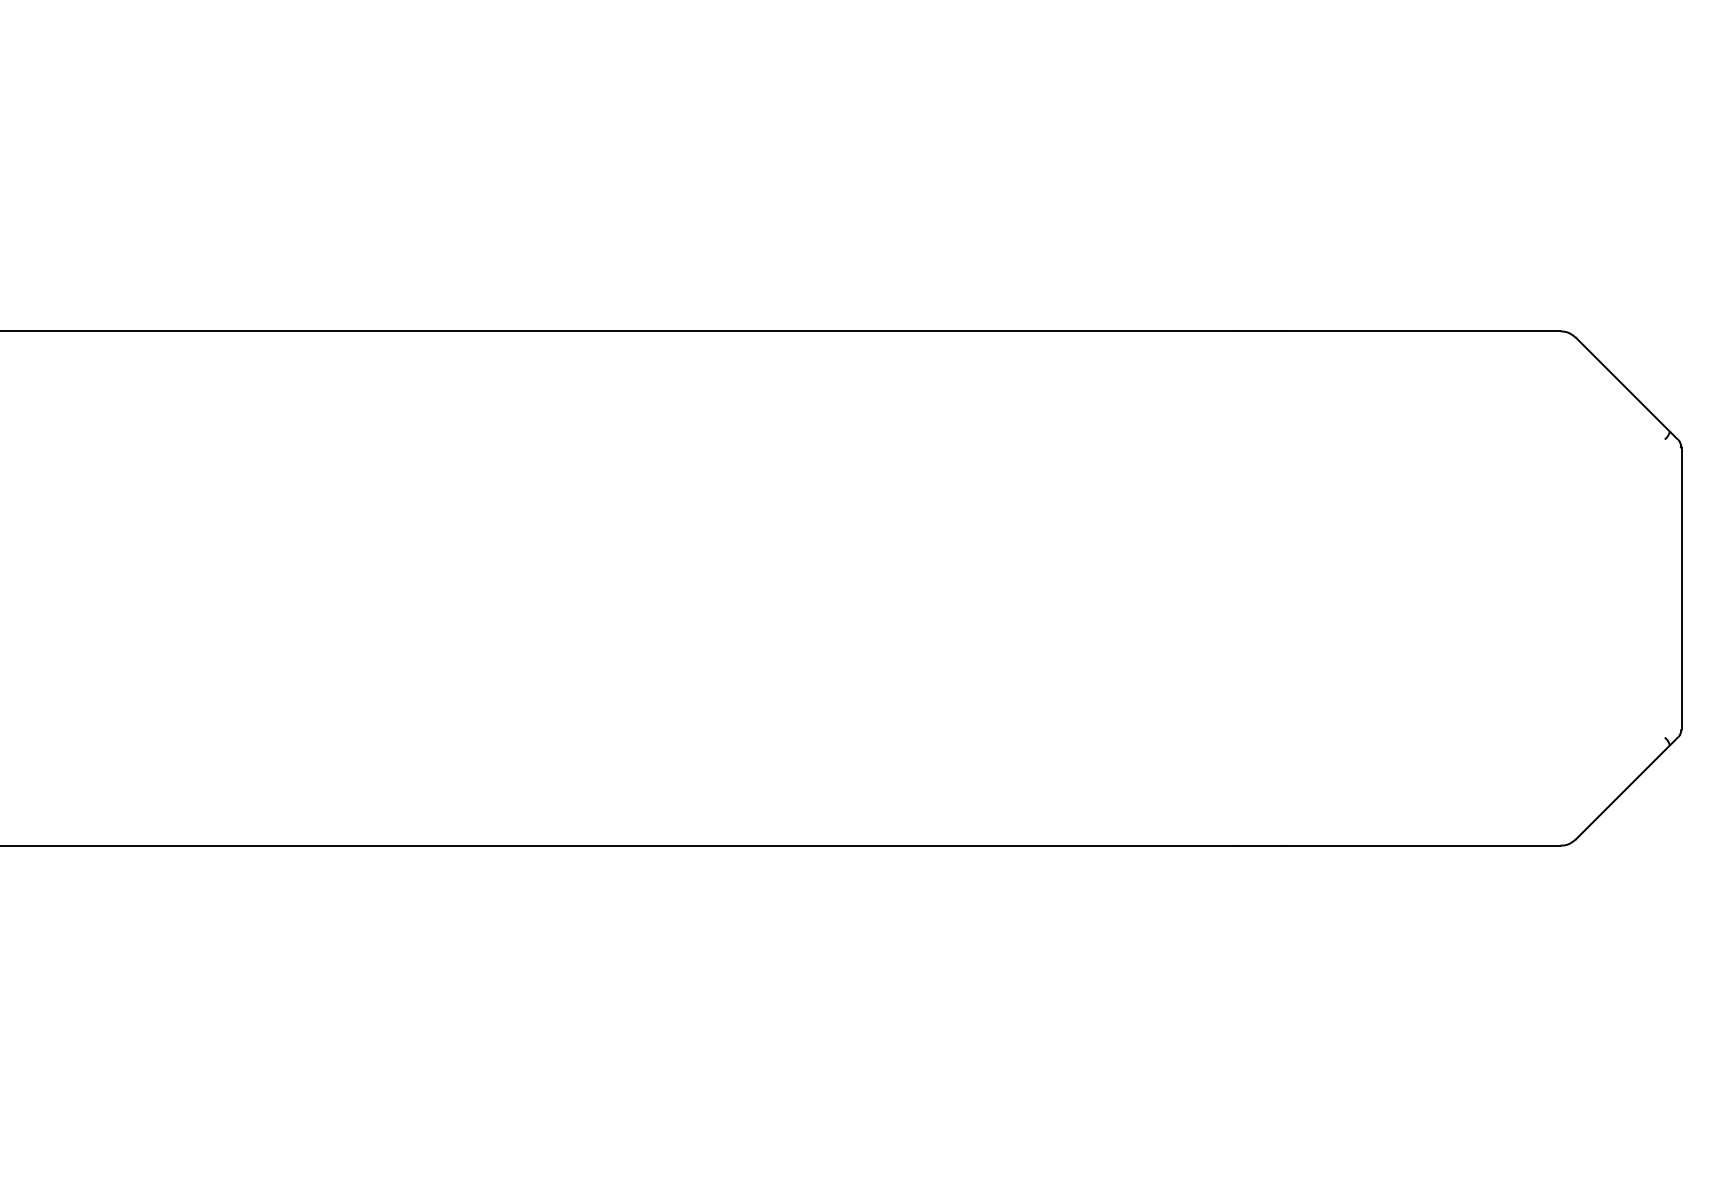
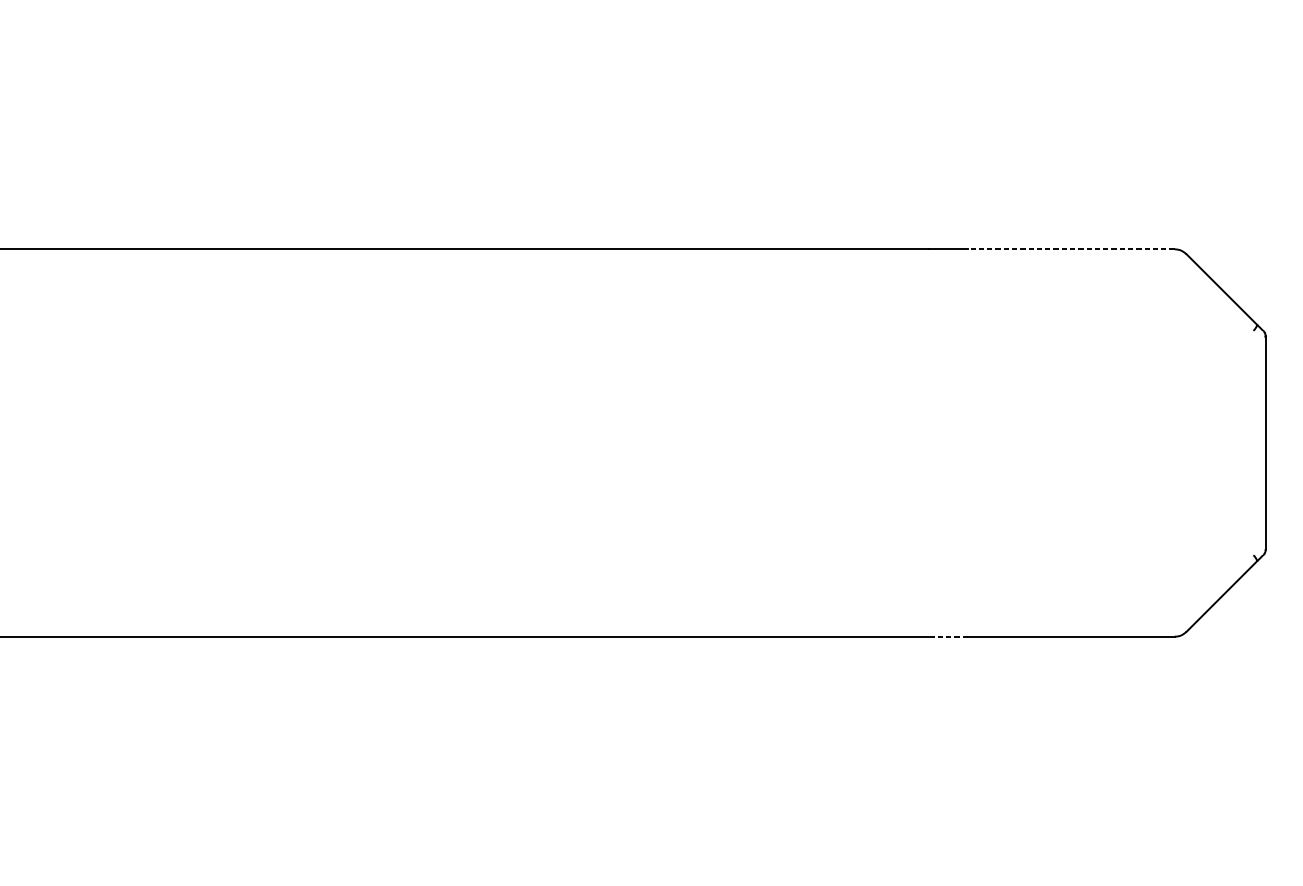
line: (1422, 331) -> (1070, 249), solid -> dashed
line: (1259, 845) -> (948, 636), solid -> dashed

